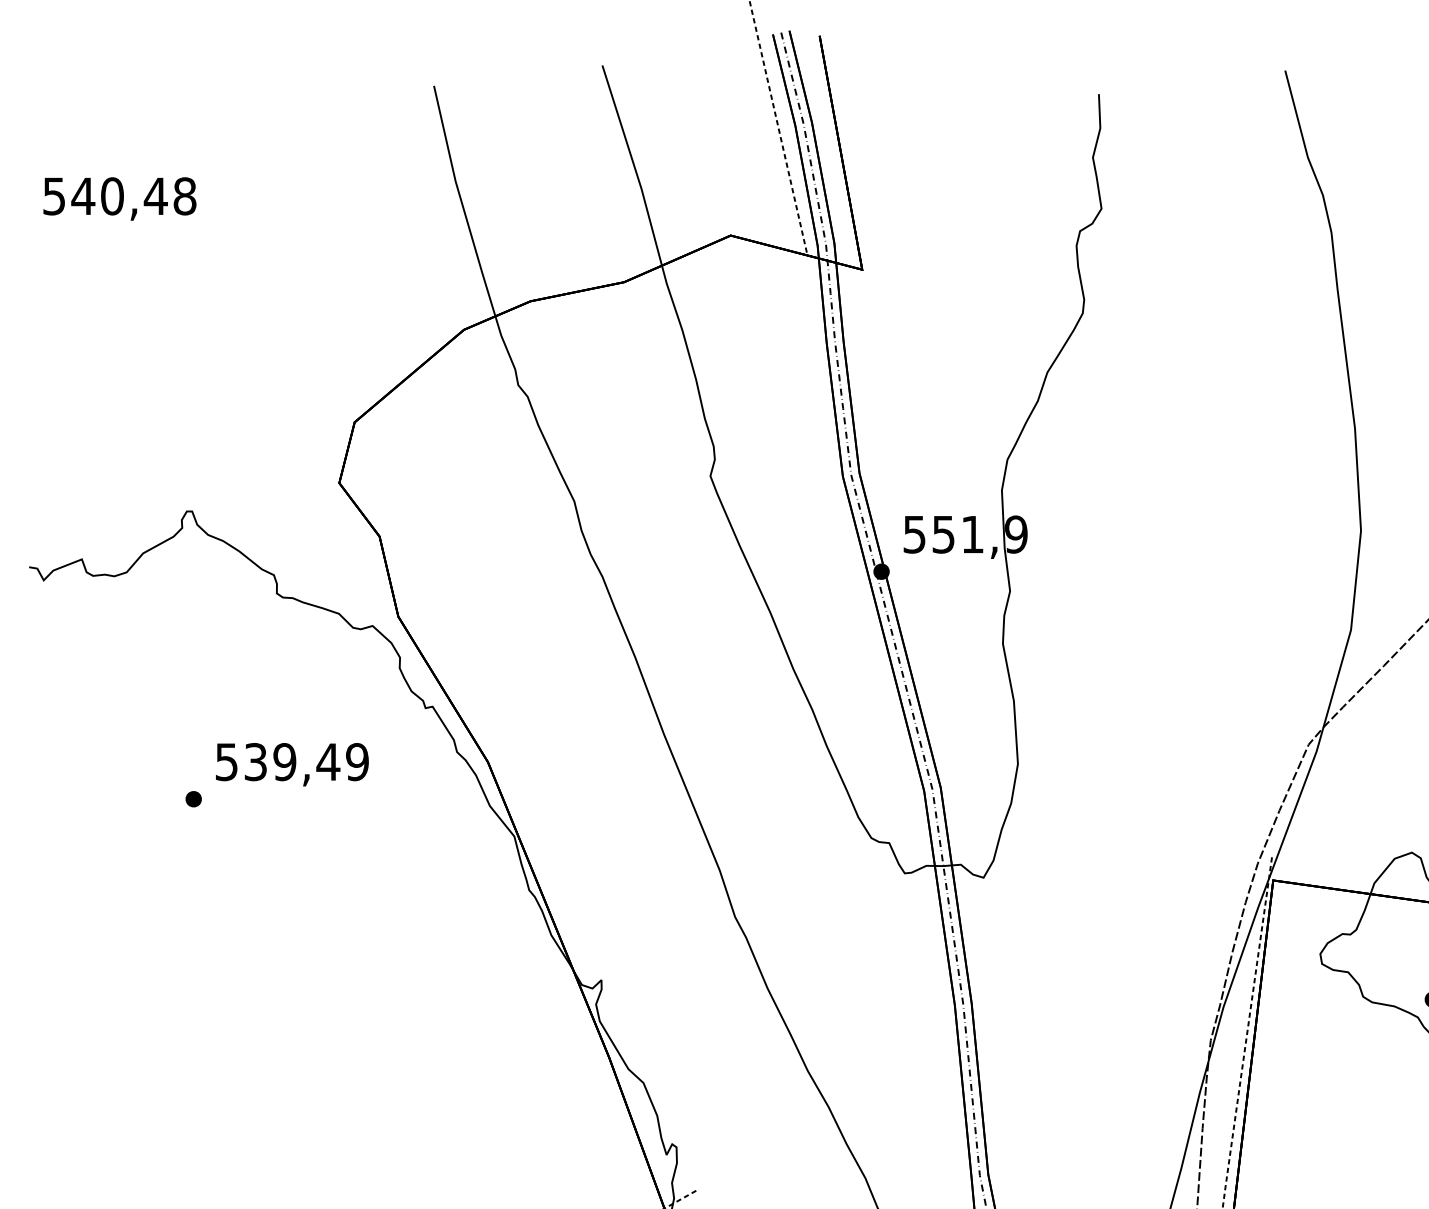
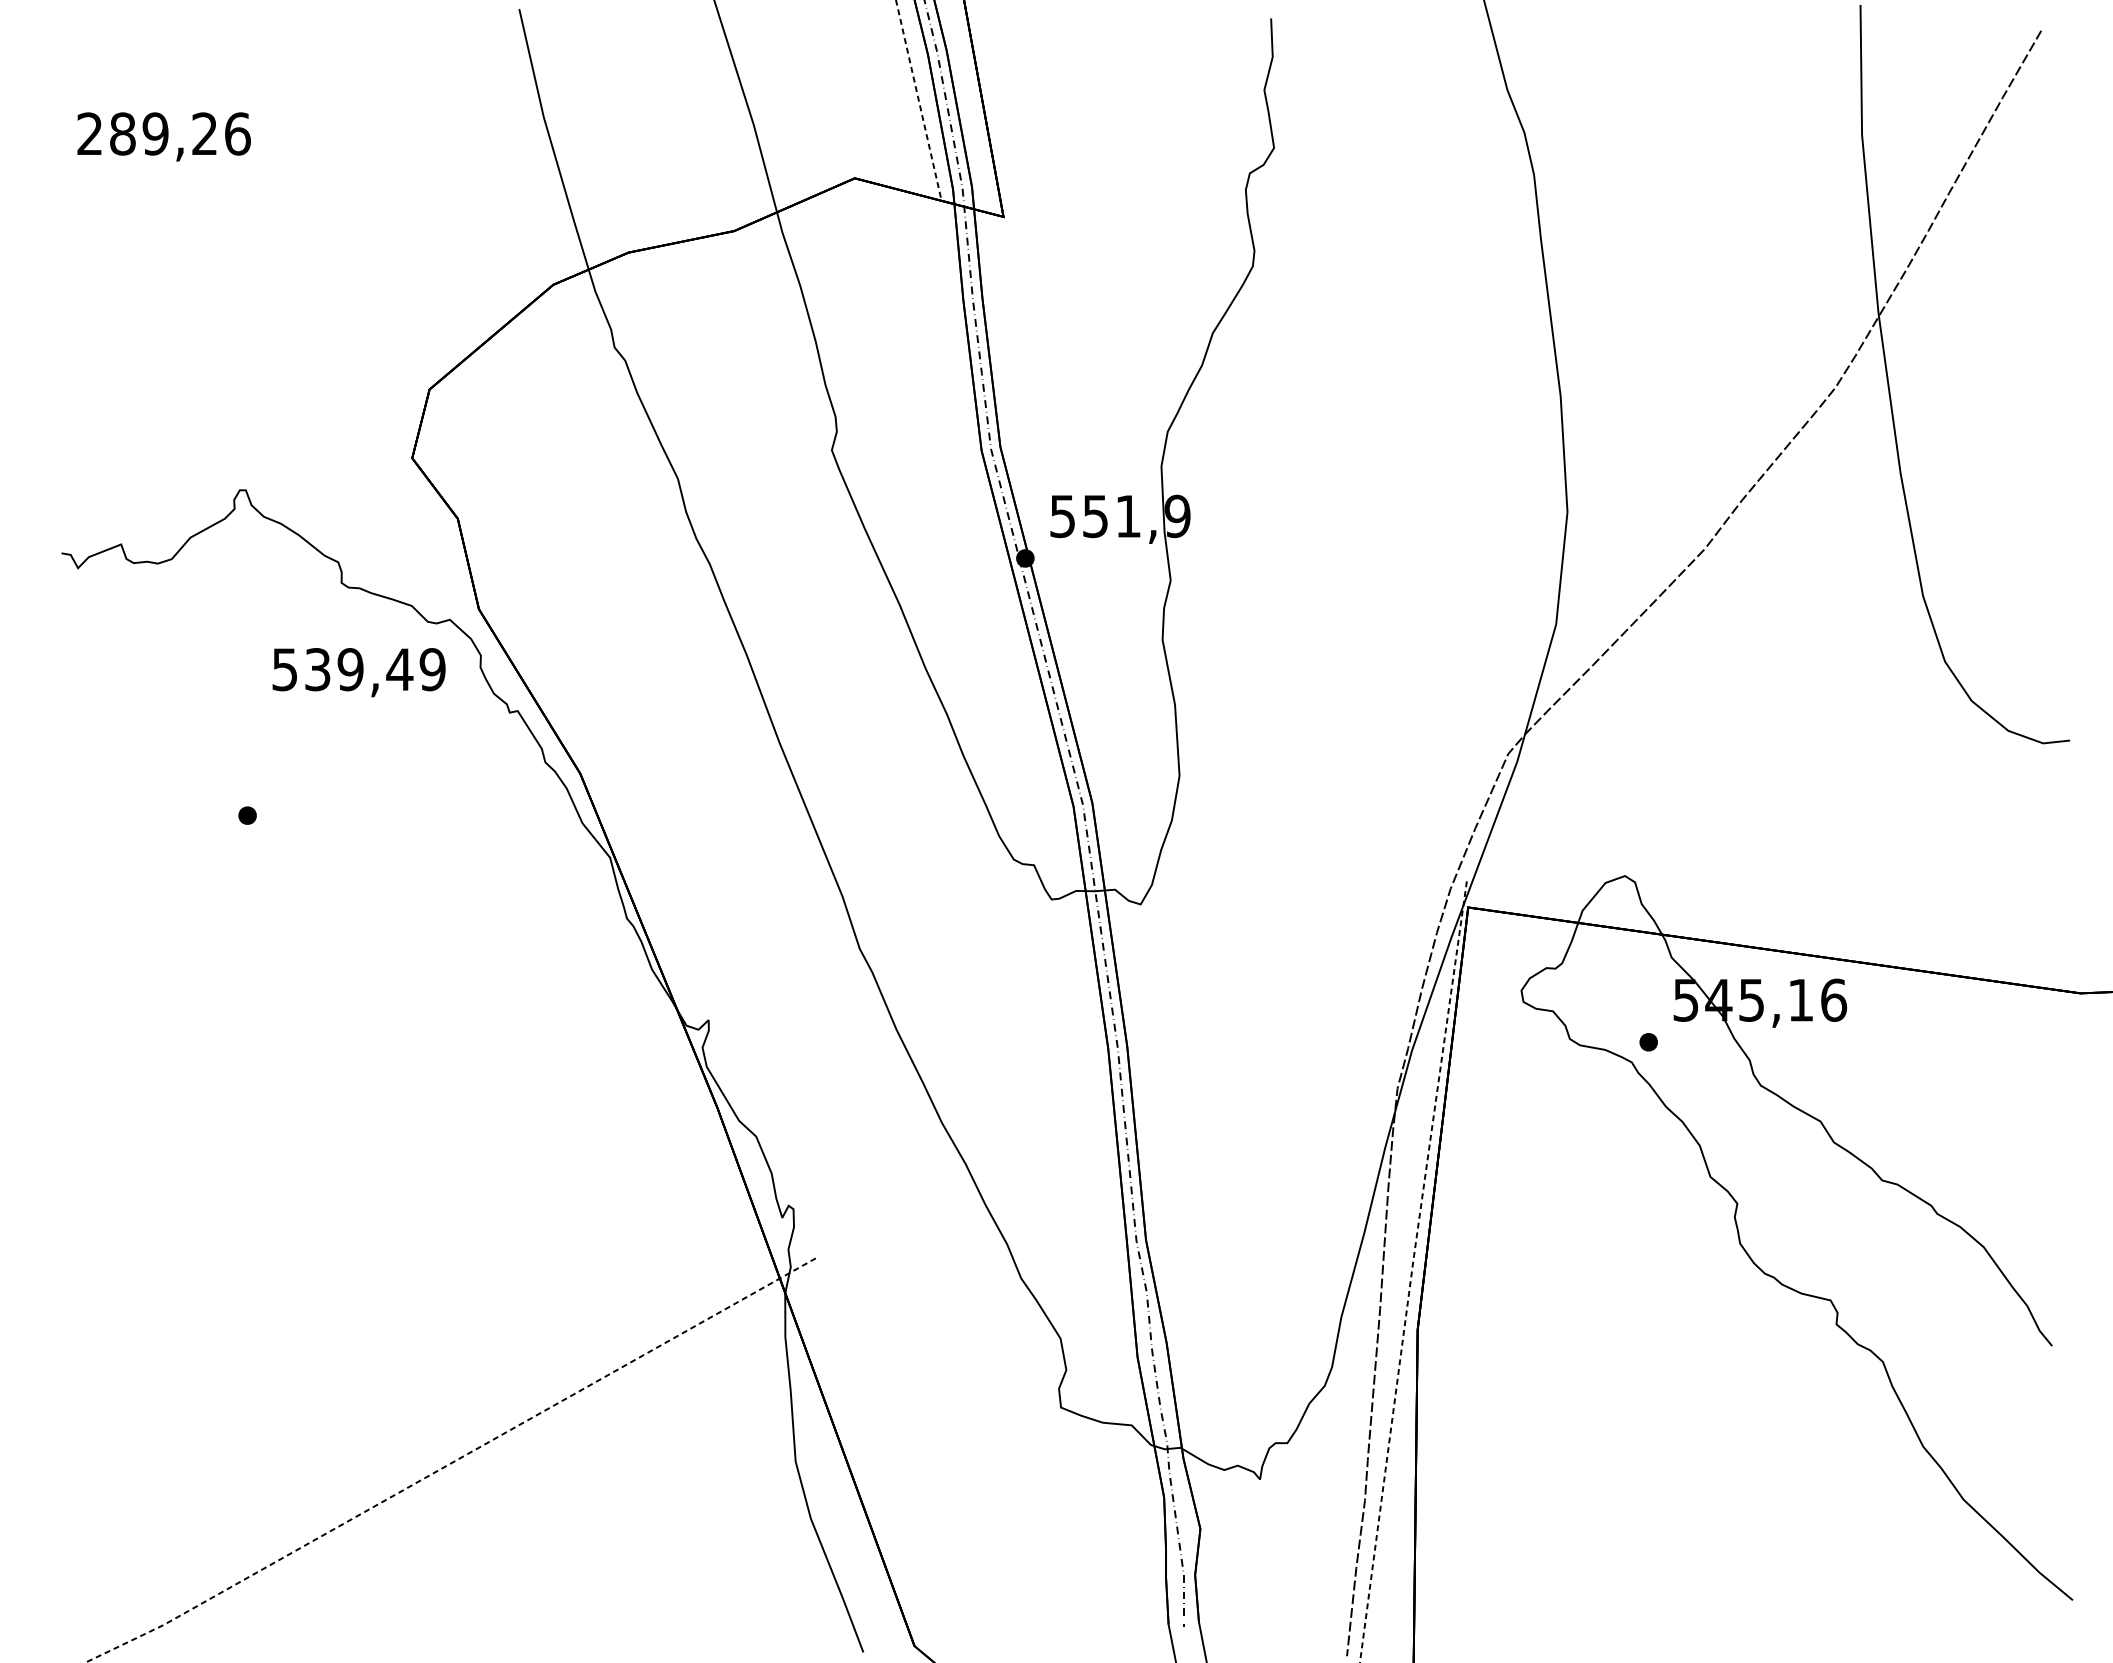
text: (119, 195) -> (163, 133), 540,48 -> 289,26
text: (291, 764) -> (358, 672), moved

